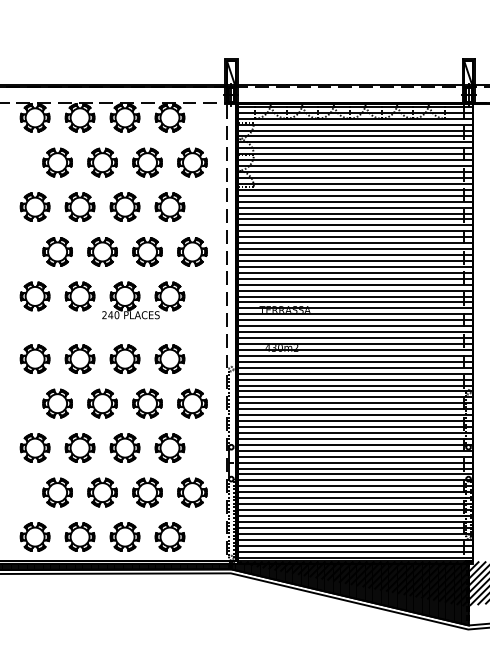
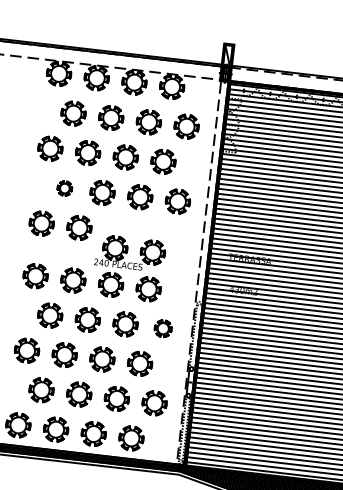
part: (57, 251) -> (64, 188), size x0.6
part: (143, 300) -> (130, 253), moved
part: (192, 403) -> (163, 328), size x0.7

